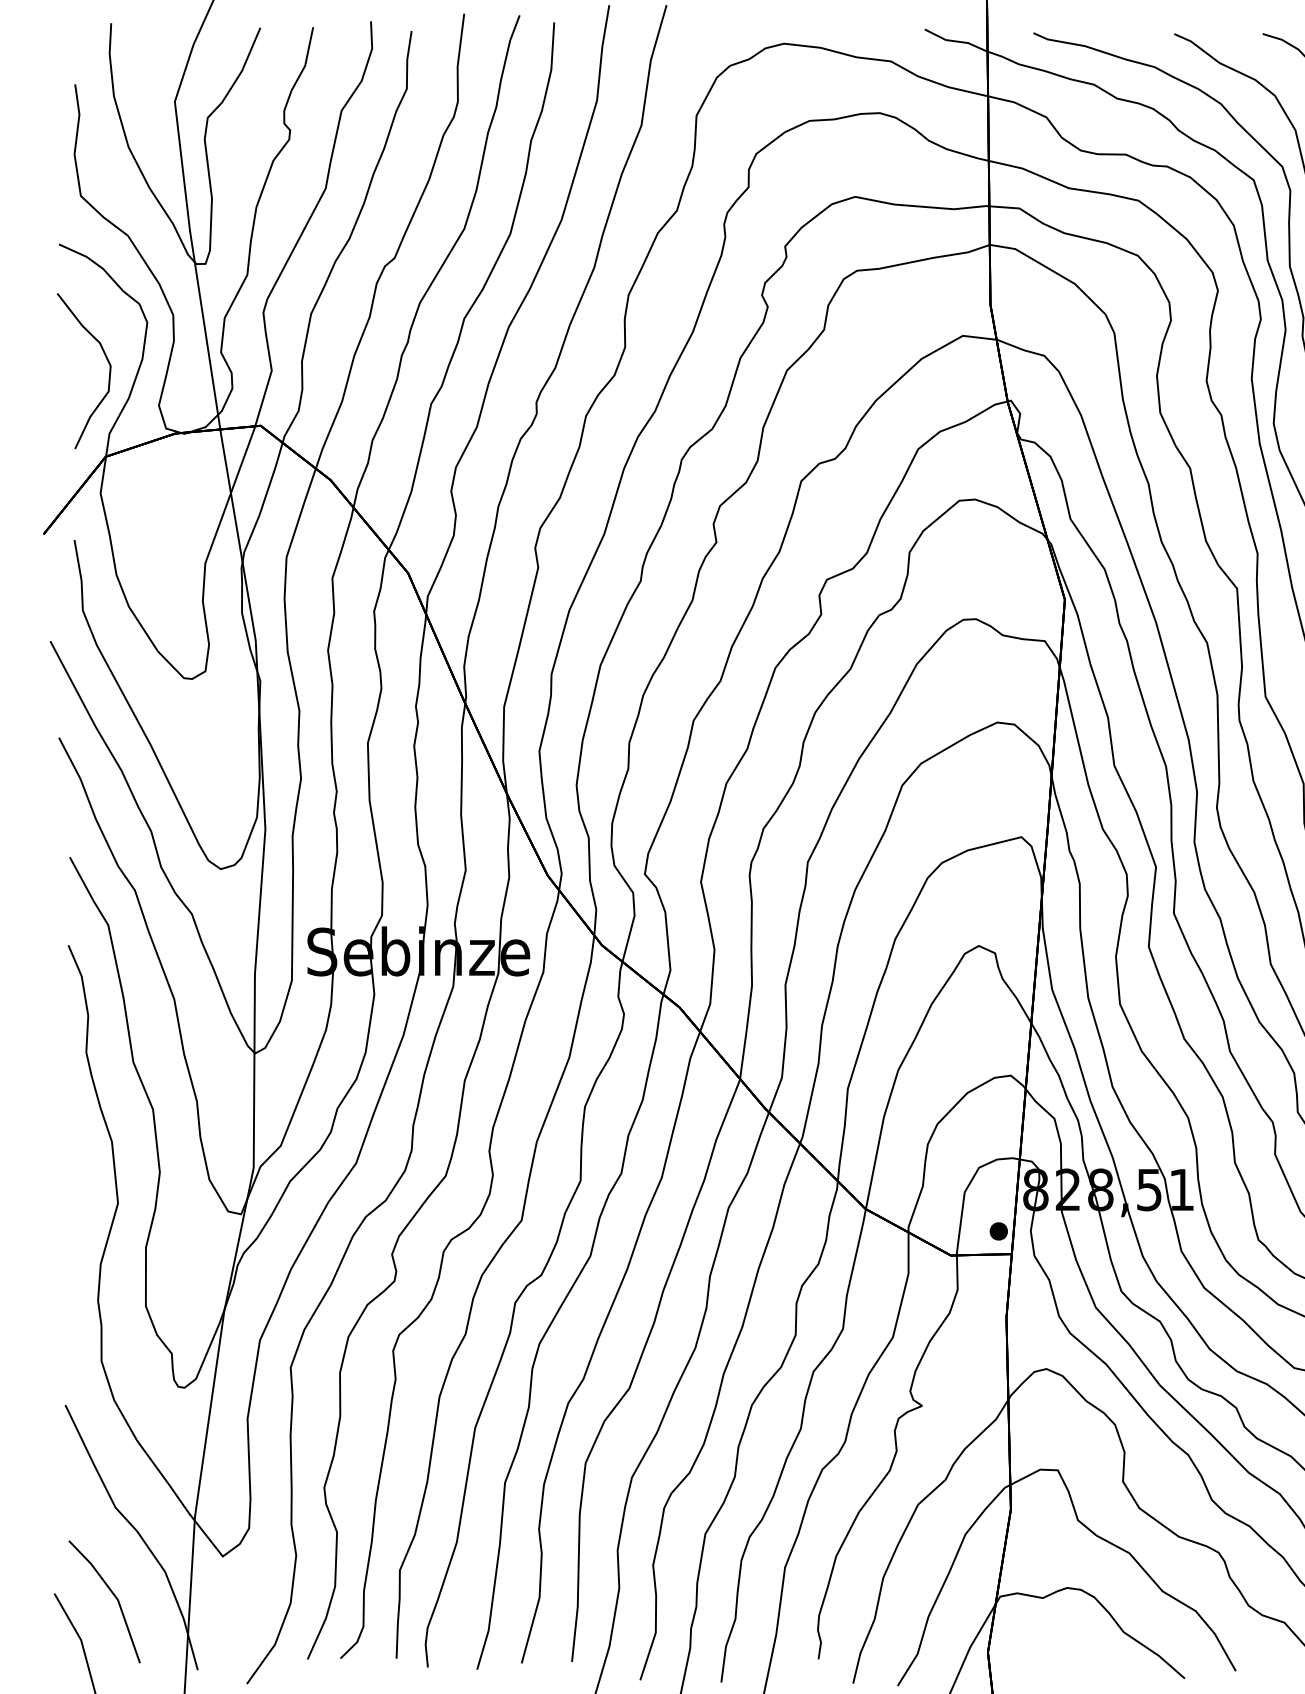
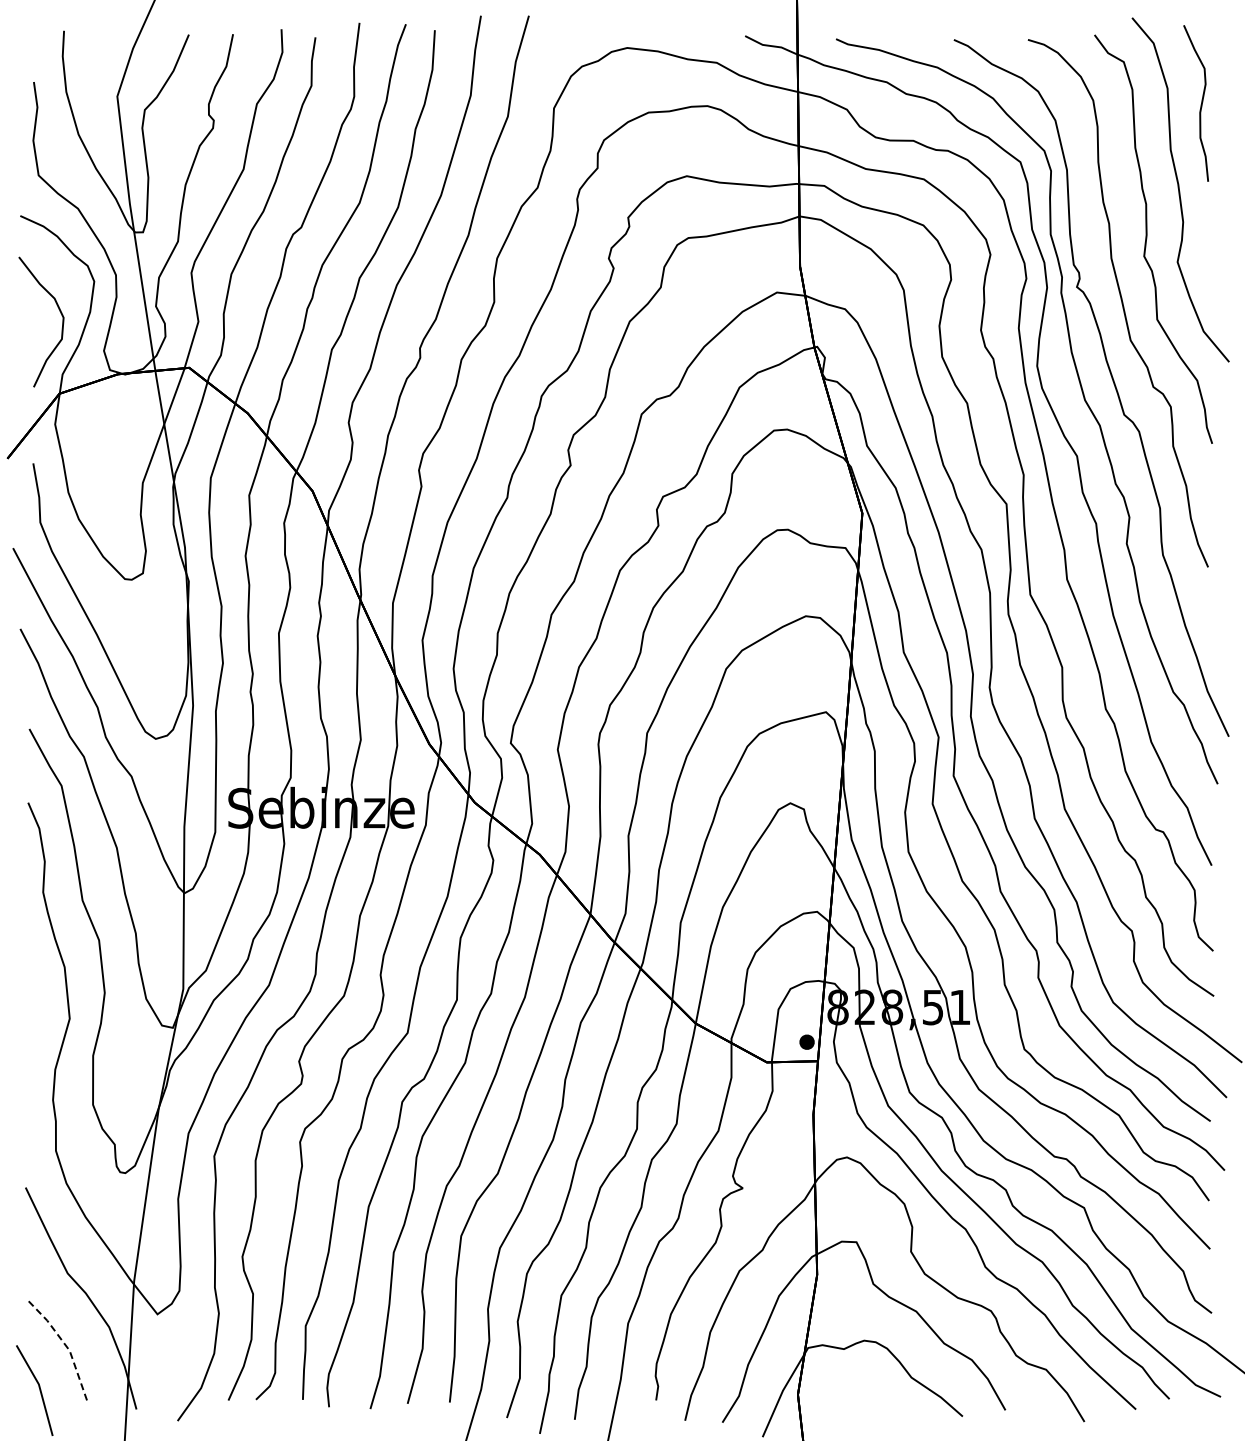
line: (115, 1596) -> (67, 1347), solid -> dashed

